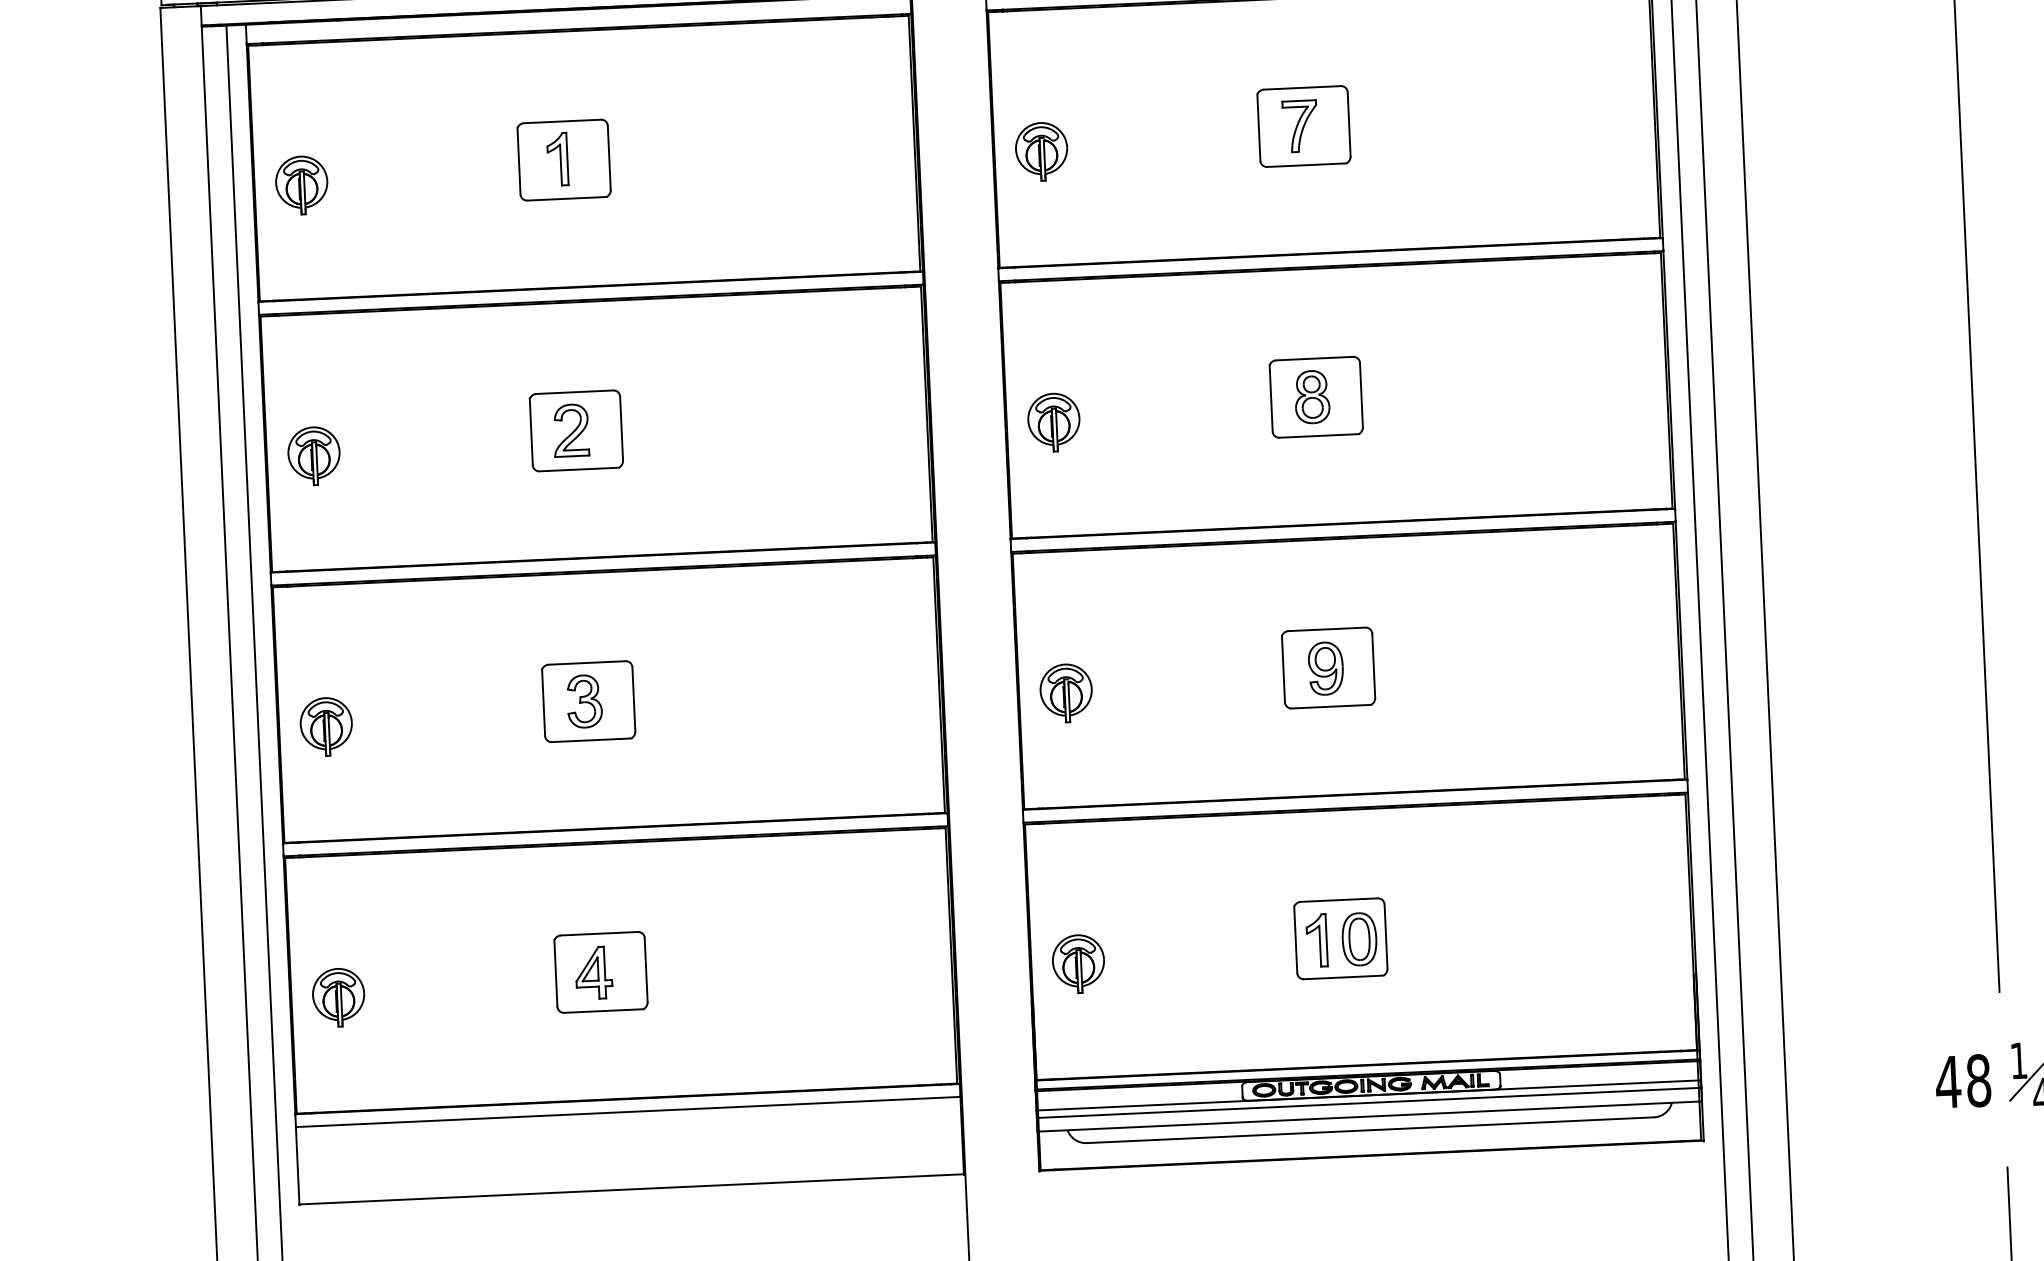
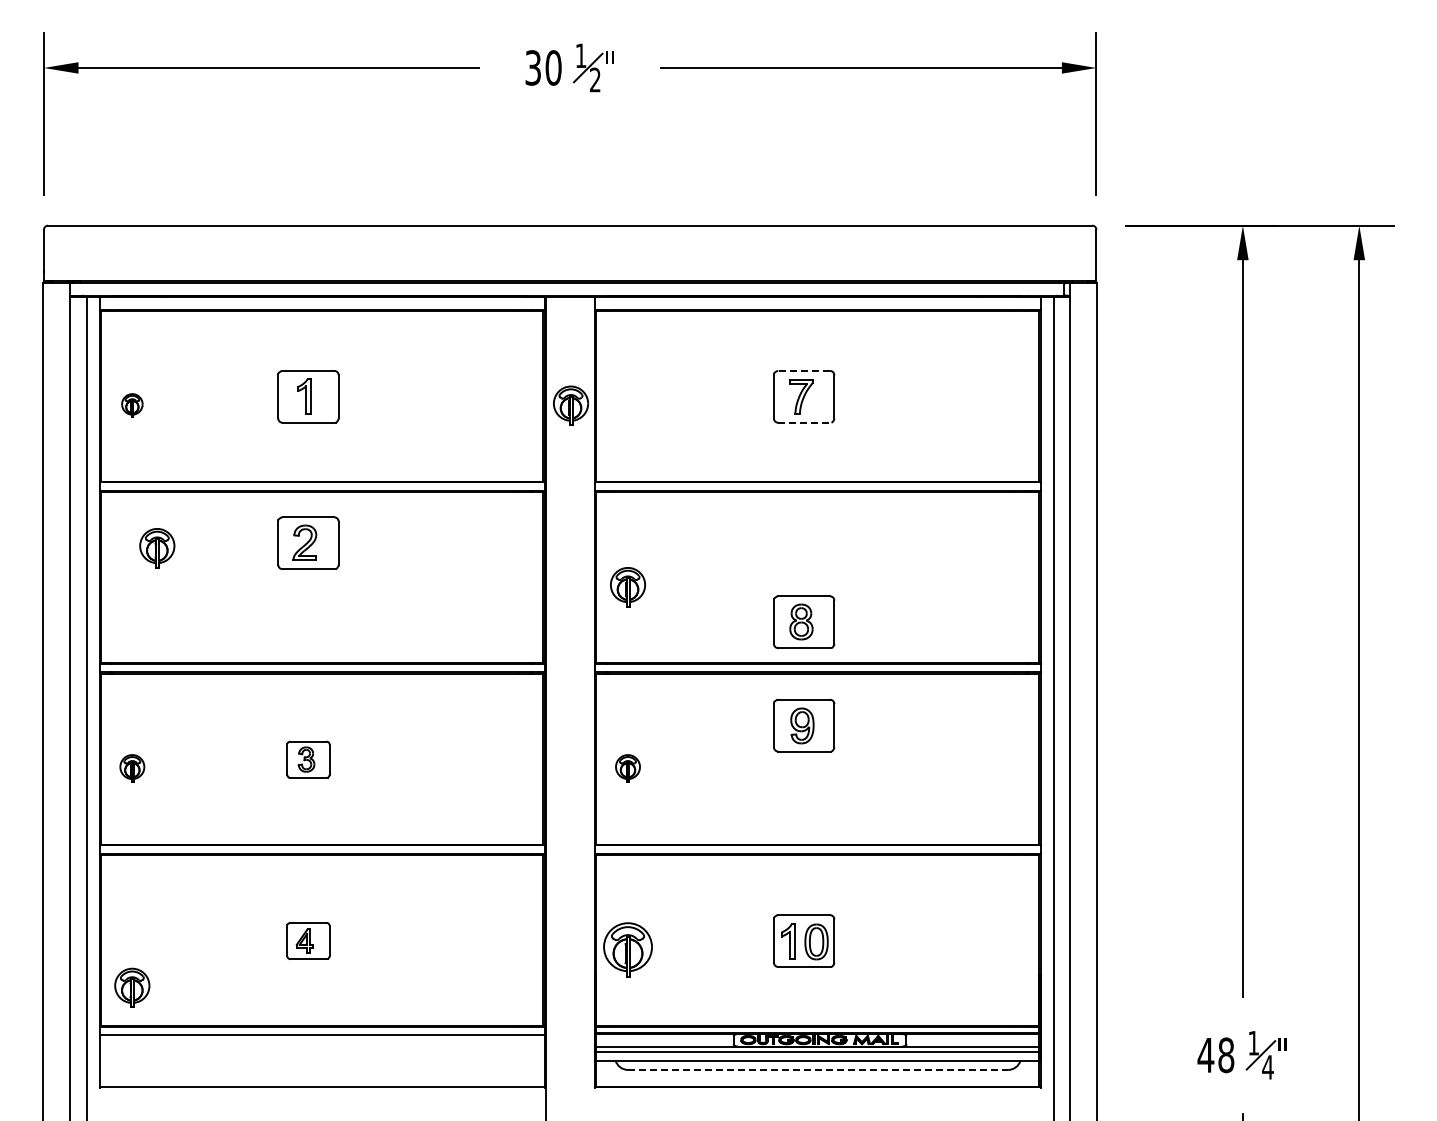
line: (1302, 87) -> (804, 370), solid -> dashed
part: (1040, 151) -> (570, 405), moved
line: (1306, 164) -> (804, 422), solid -> dashed
part: (302, 184) -> (132, 405), size x0.6
part: (1316, 396) -> (804, 621), moved
part: (576, 429) -> (308, 542), moved
part: (314, 456) -> (157, 548), moved
part: (1329, 667) -> (804, 725), moved
part: (1065, 693) -> (627, 768), size x0.7
part: (588, 701) -> (308, 759), size x0.7
part: (326, 726) -> (132, 768), size x0.7
part: (1077, 963) -> (627, 949), size x1.4
part: (601, 971) -> (308, 940), size x0.7
part: (338, 996) -> (132, 987), moved
line: (1371, 1129) -> (818, 1069), solid -> dashed

